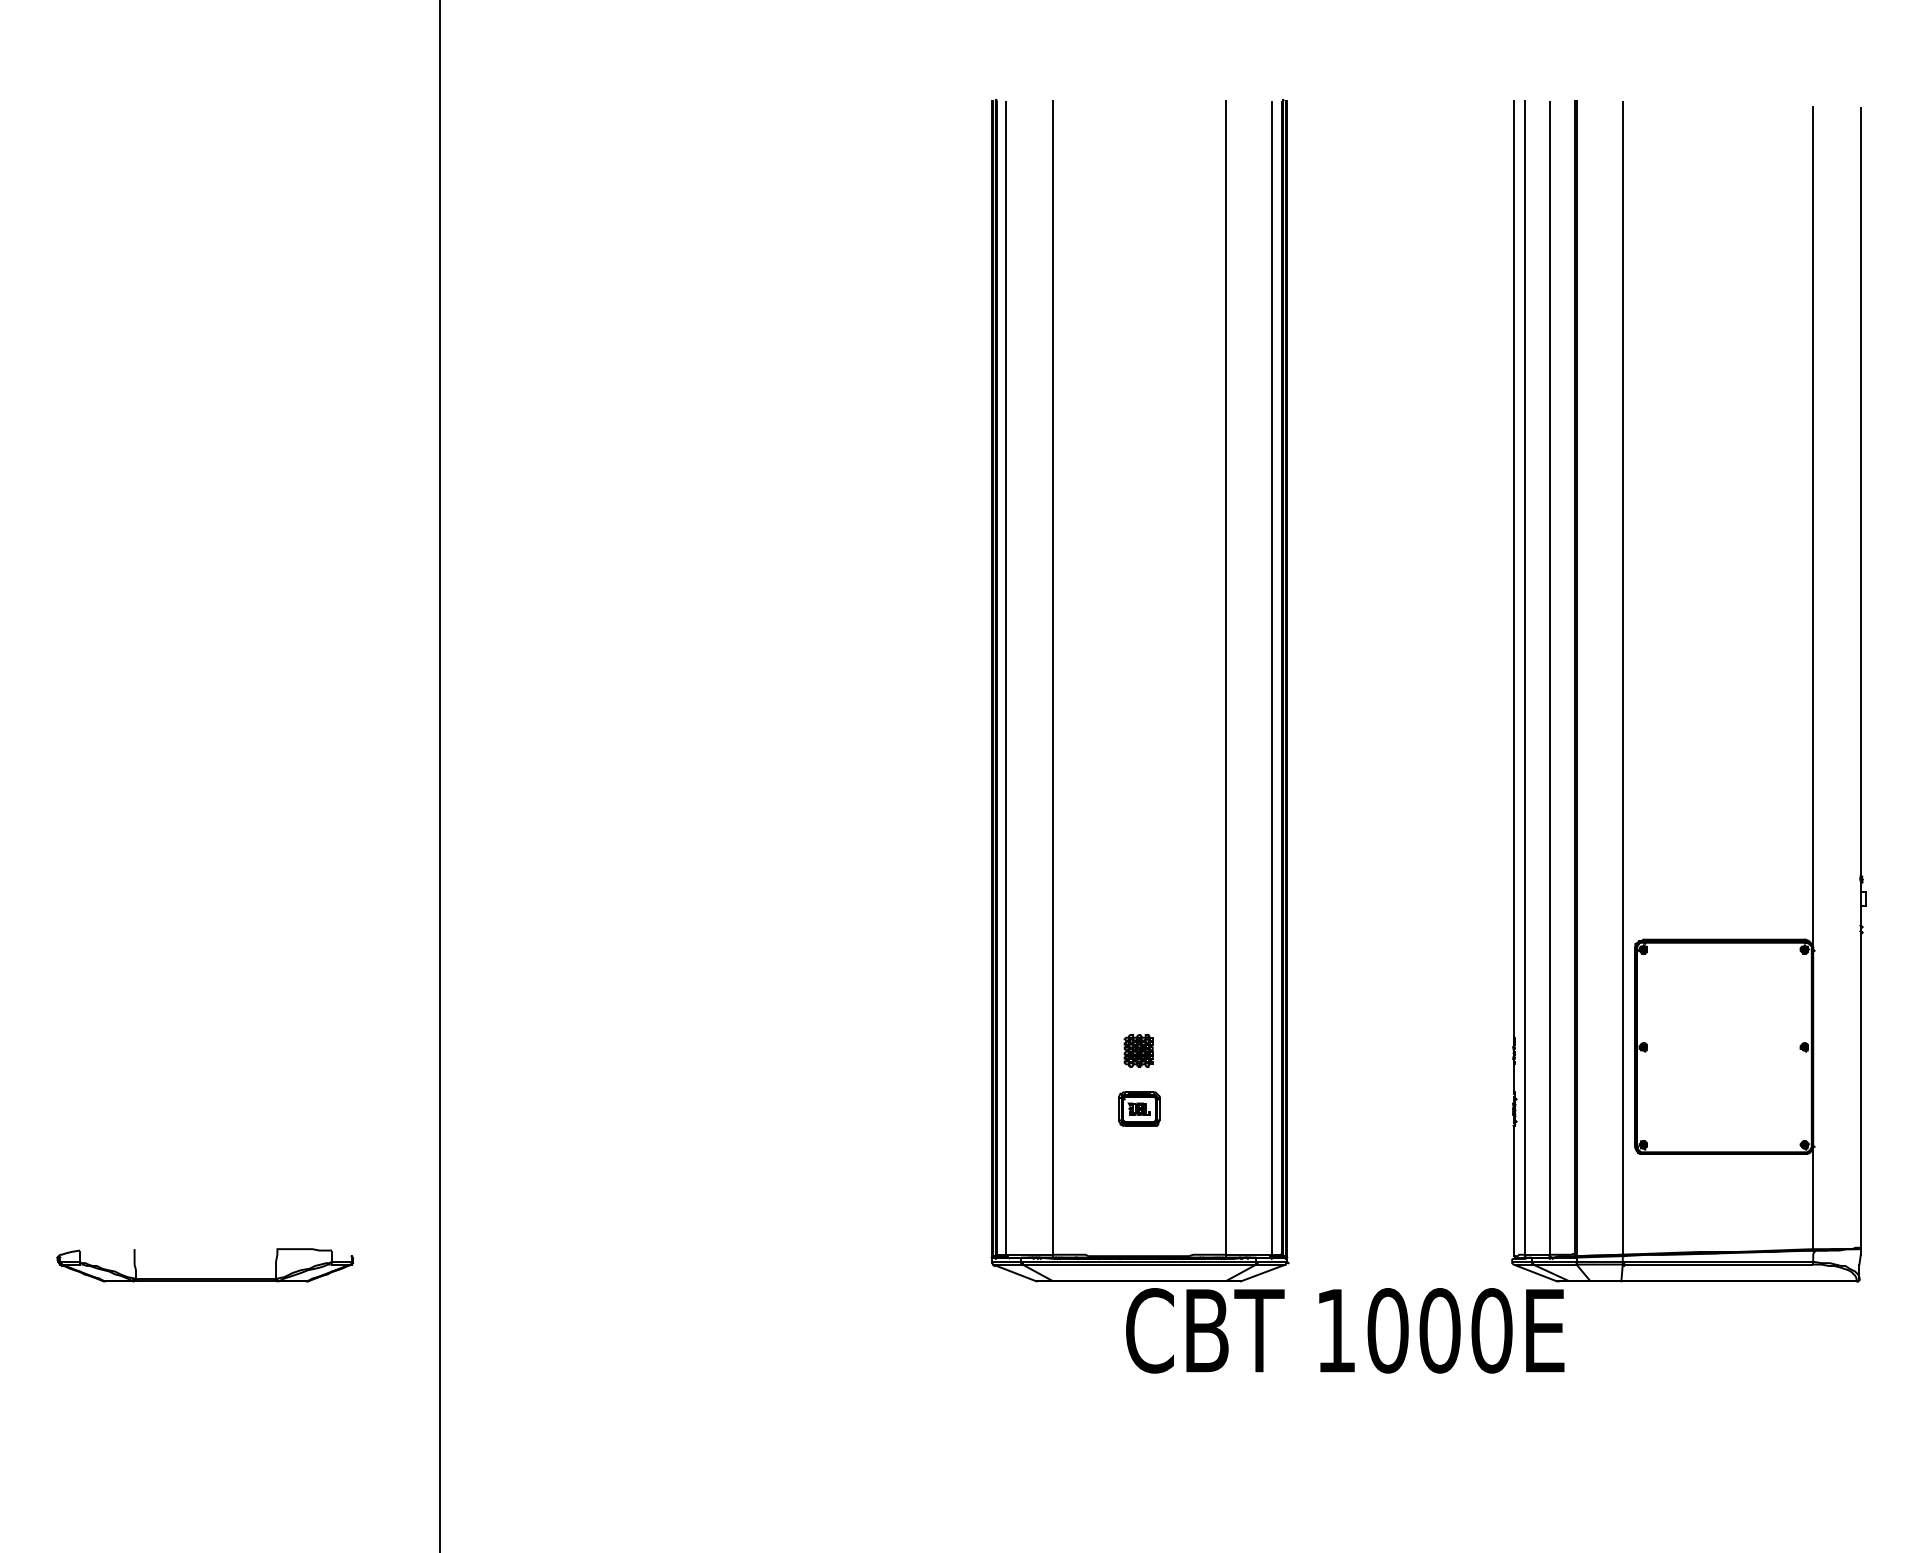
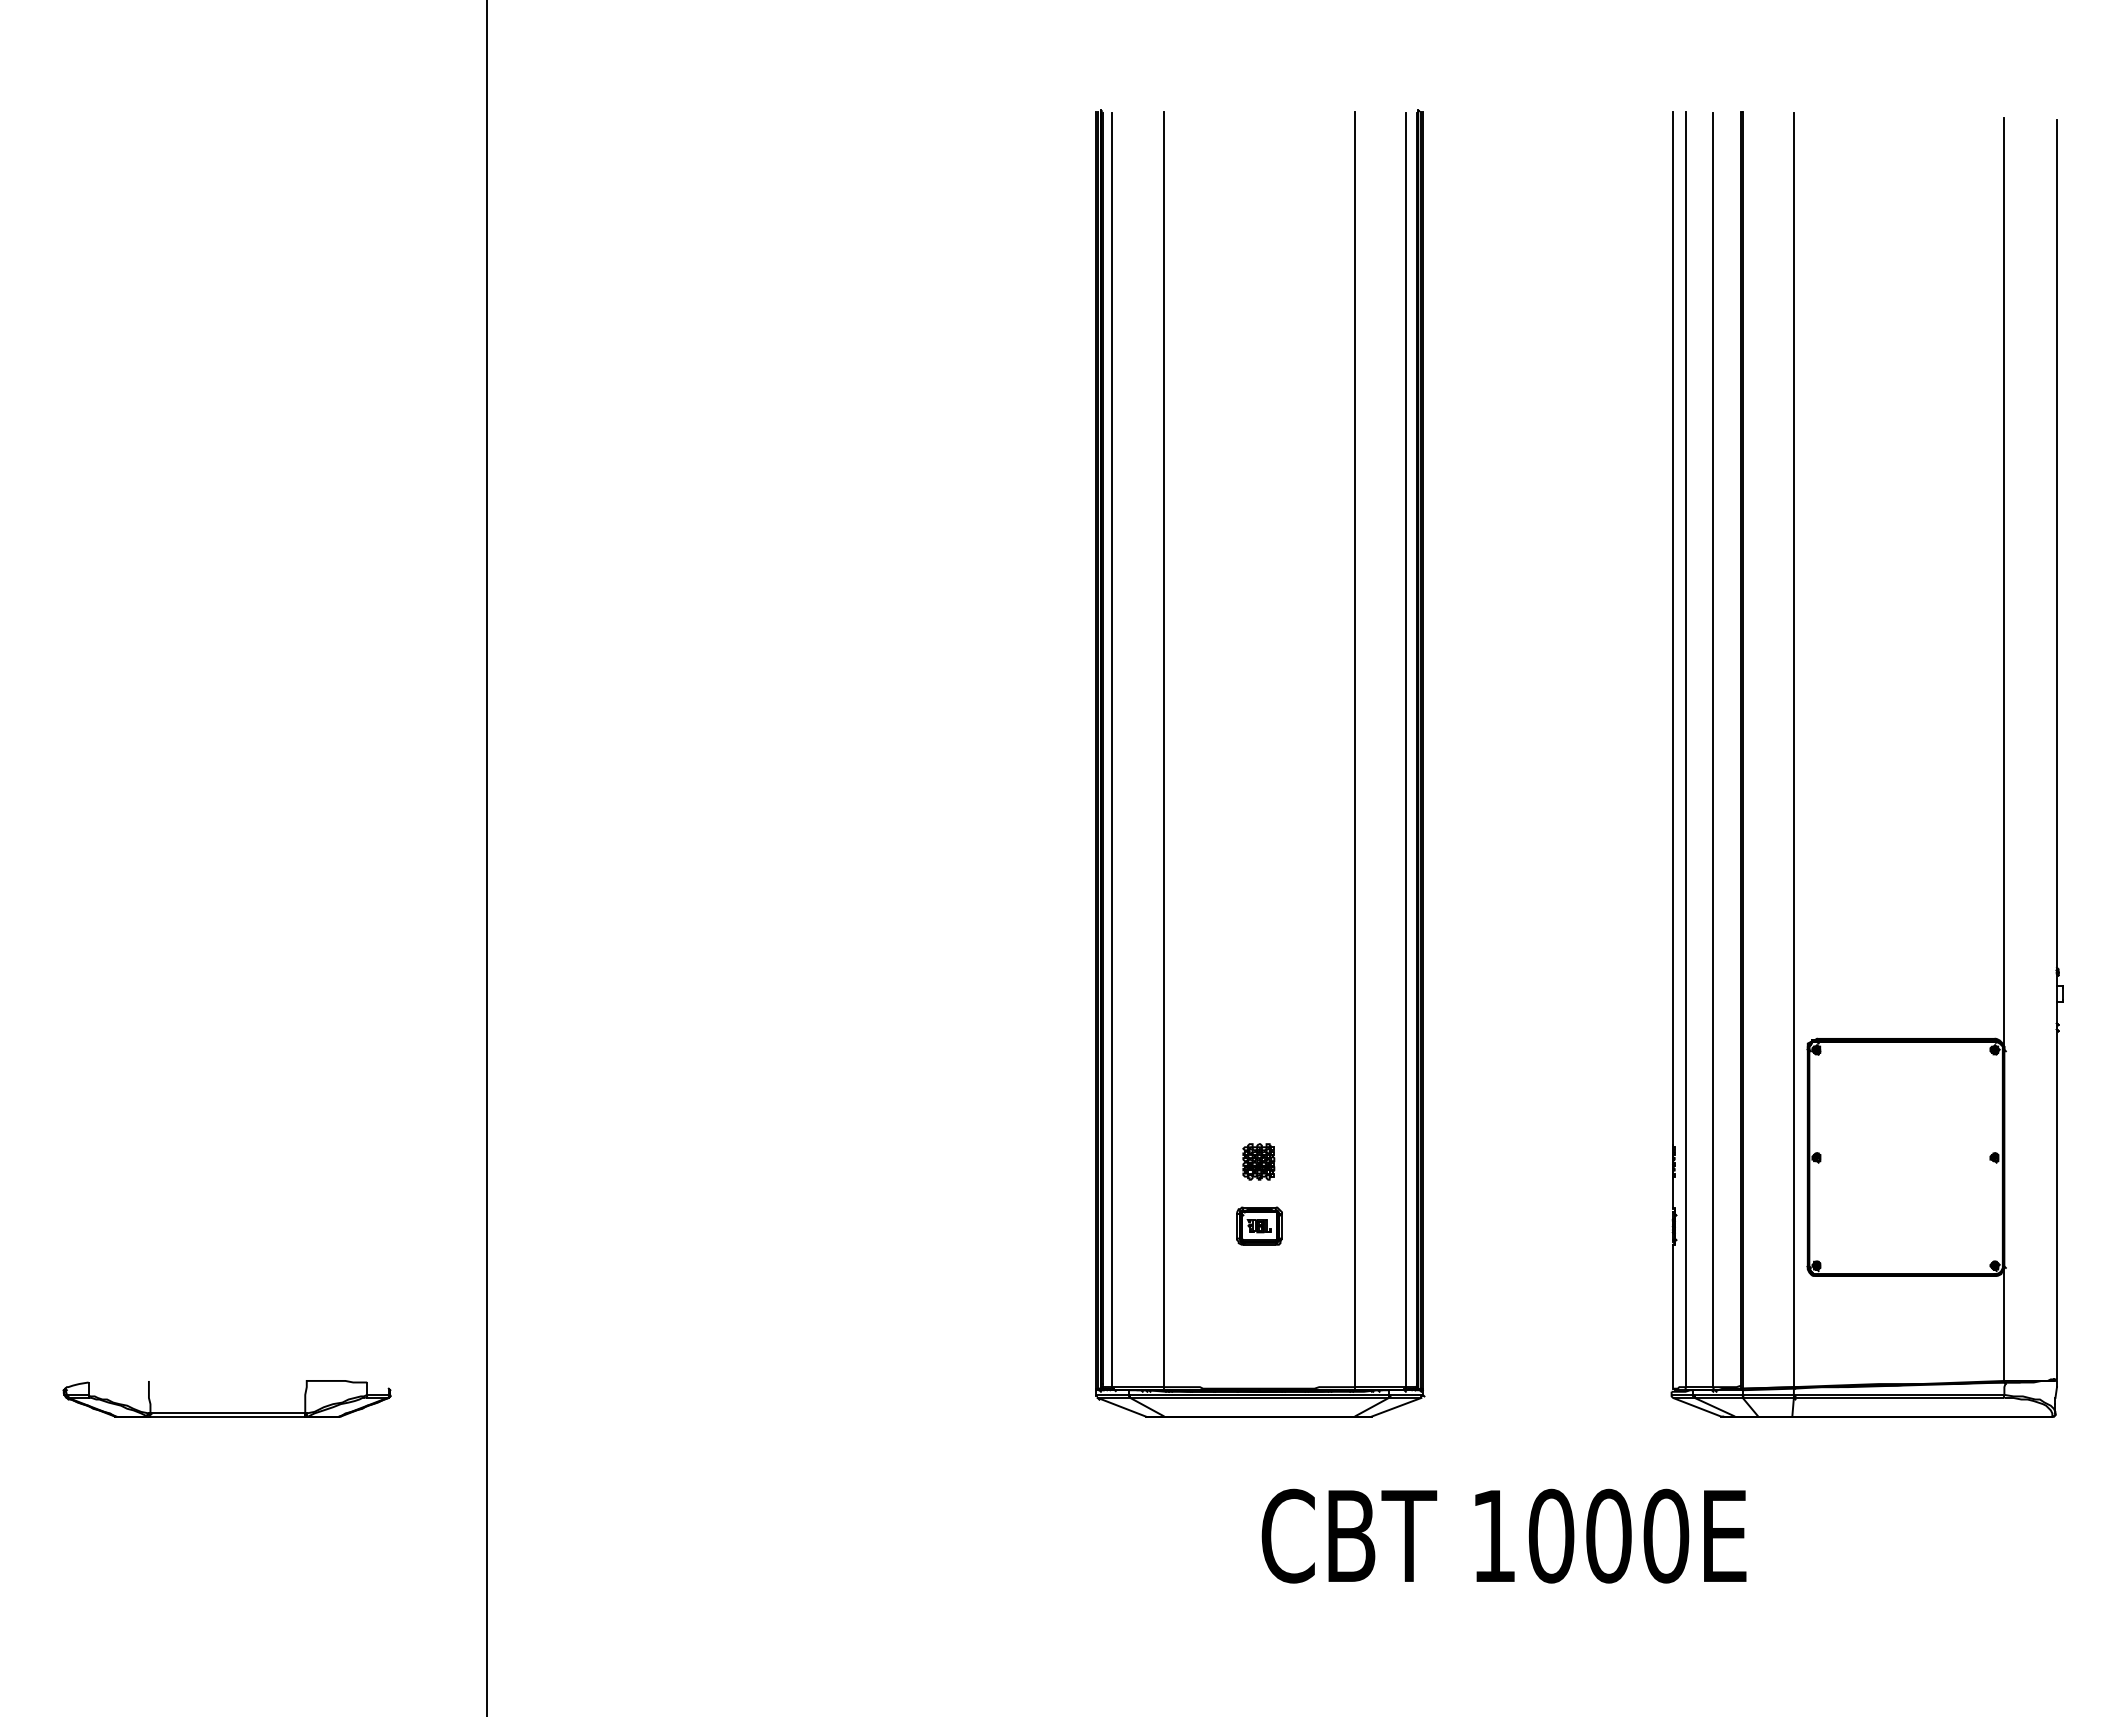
text: (1344, 1330) -> (1503, 1535), moved

